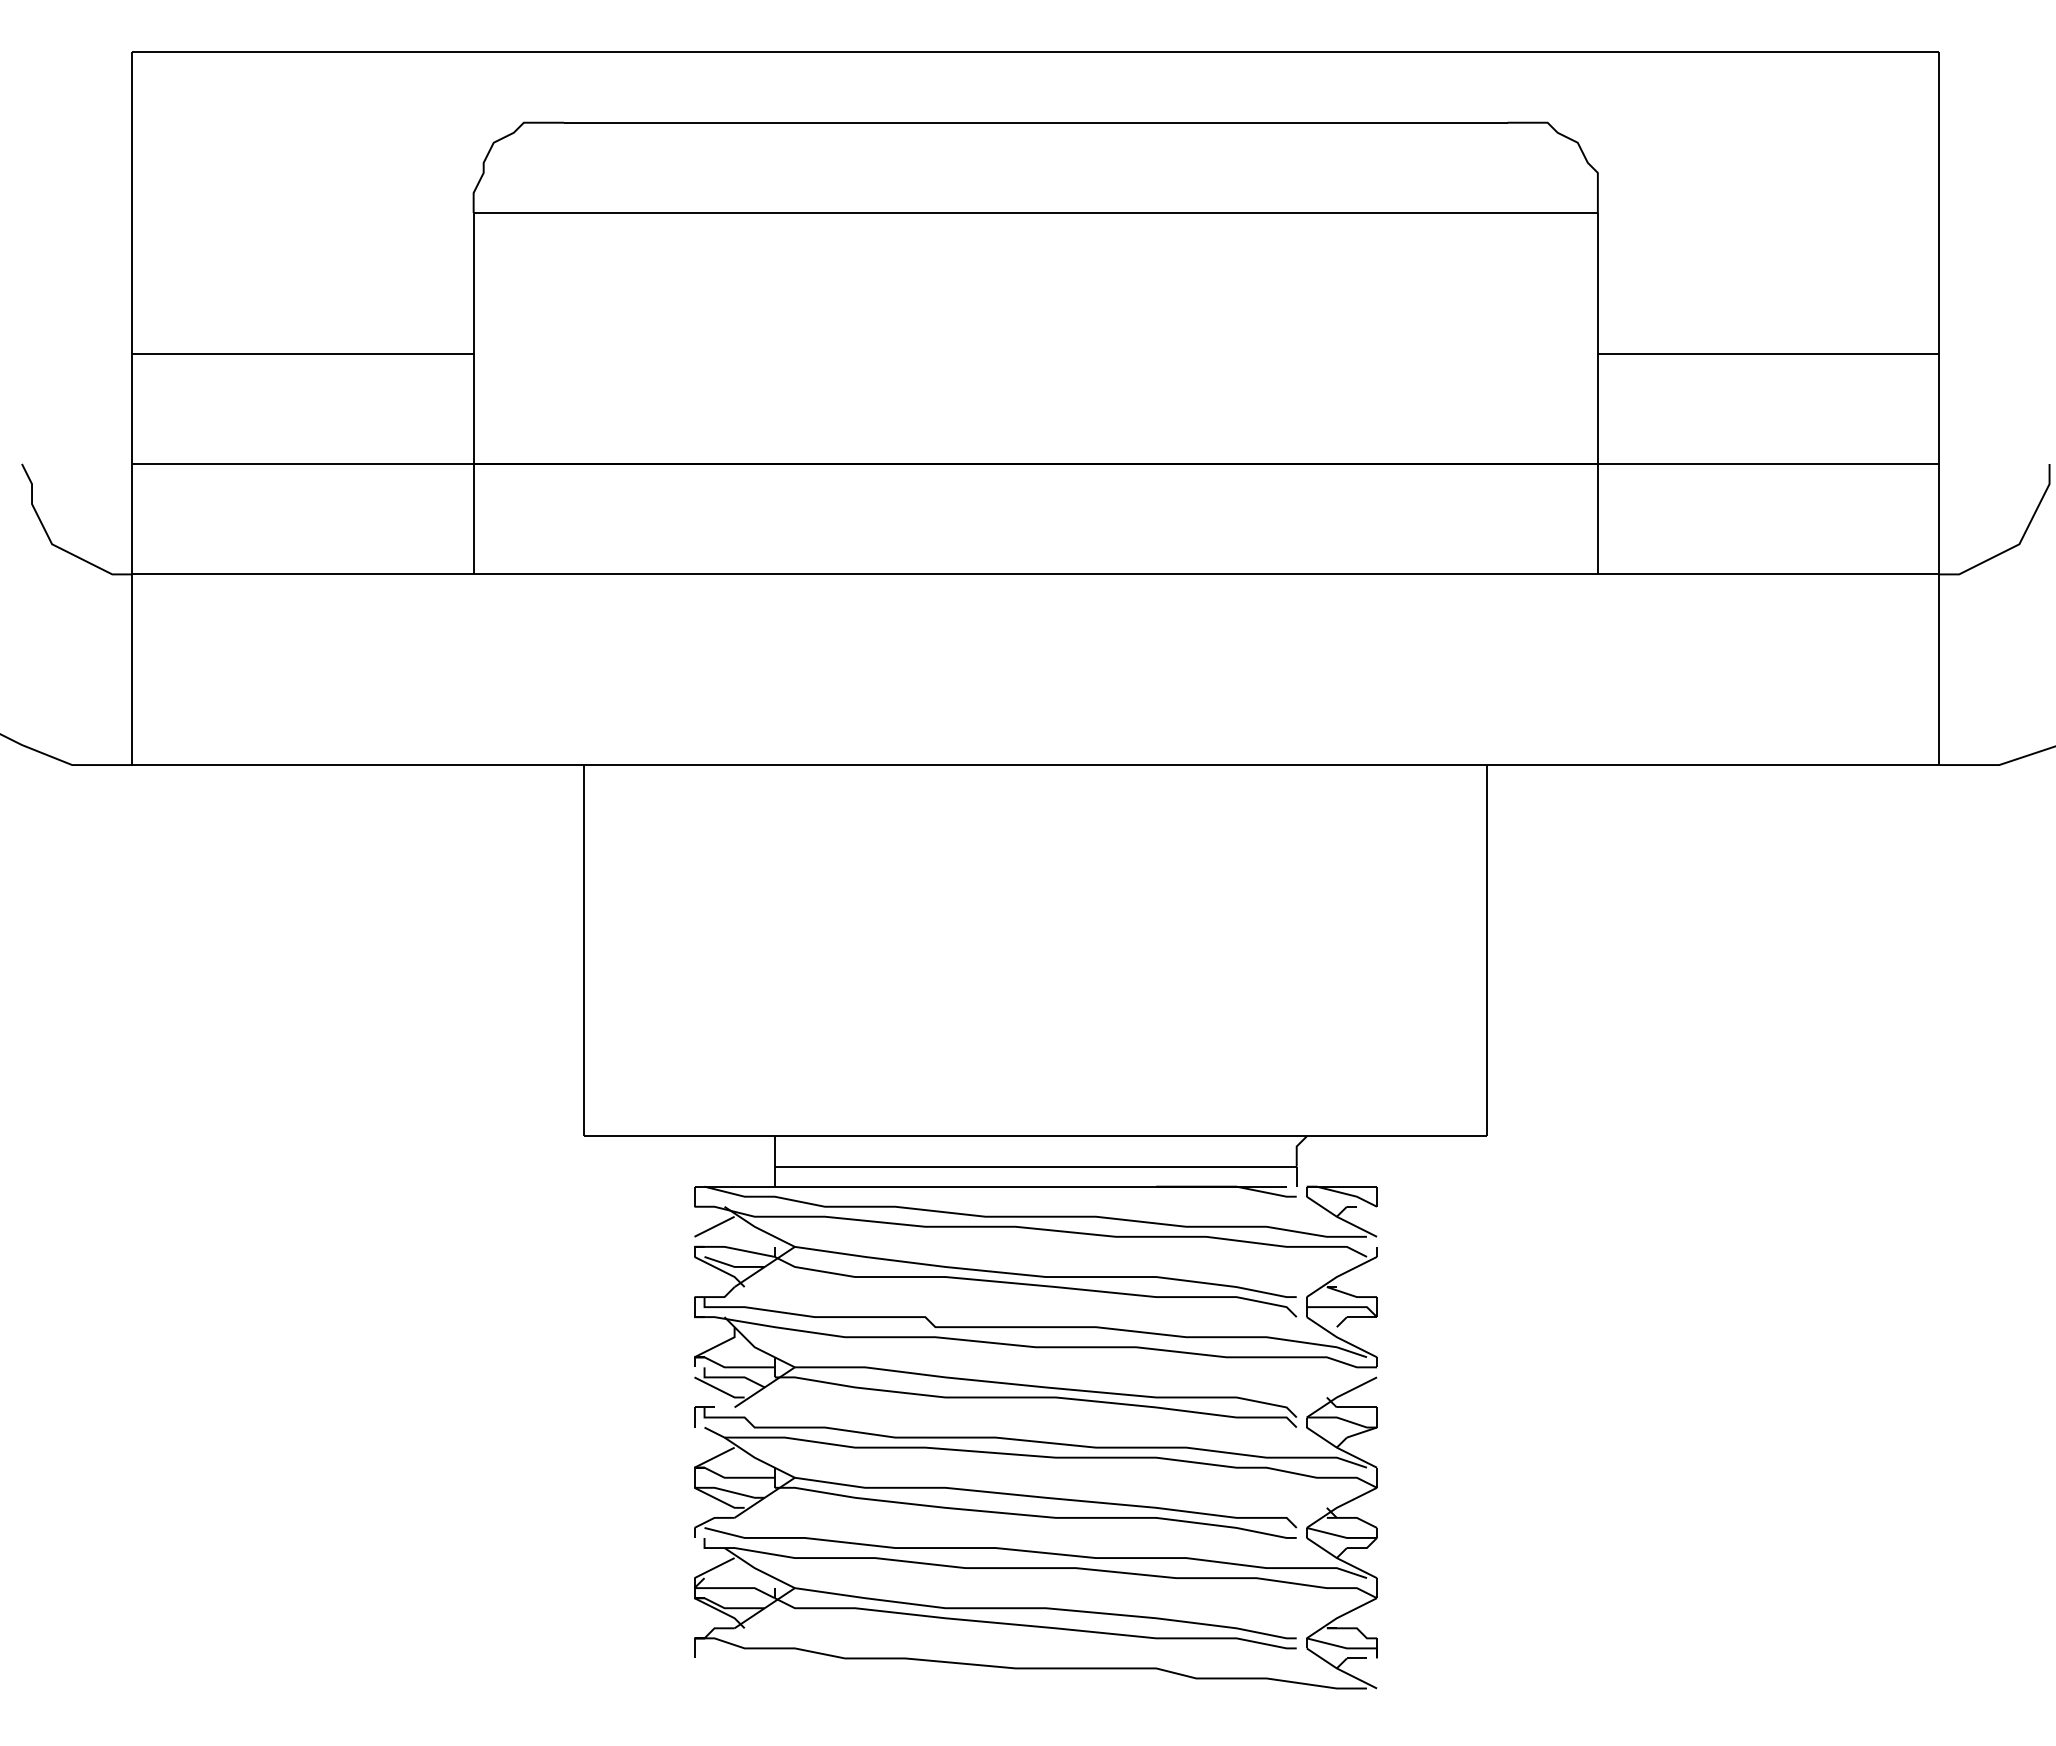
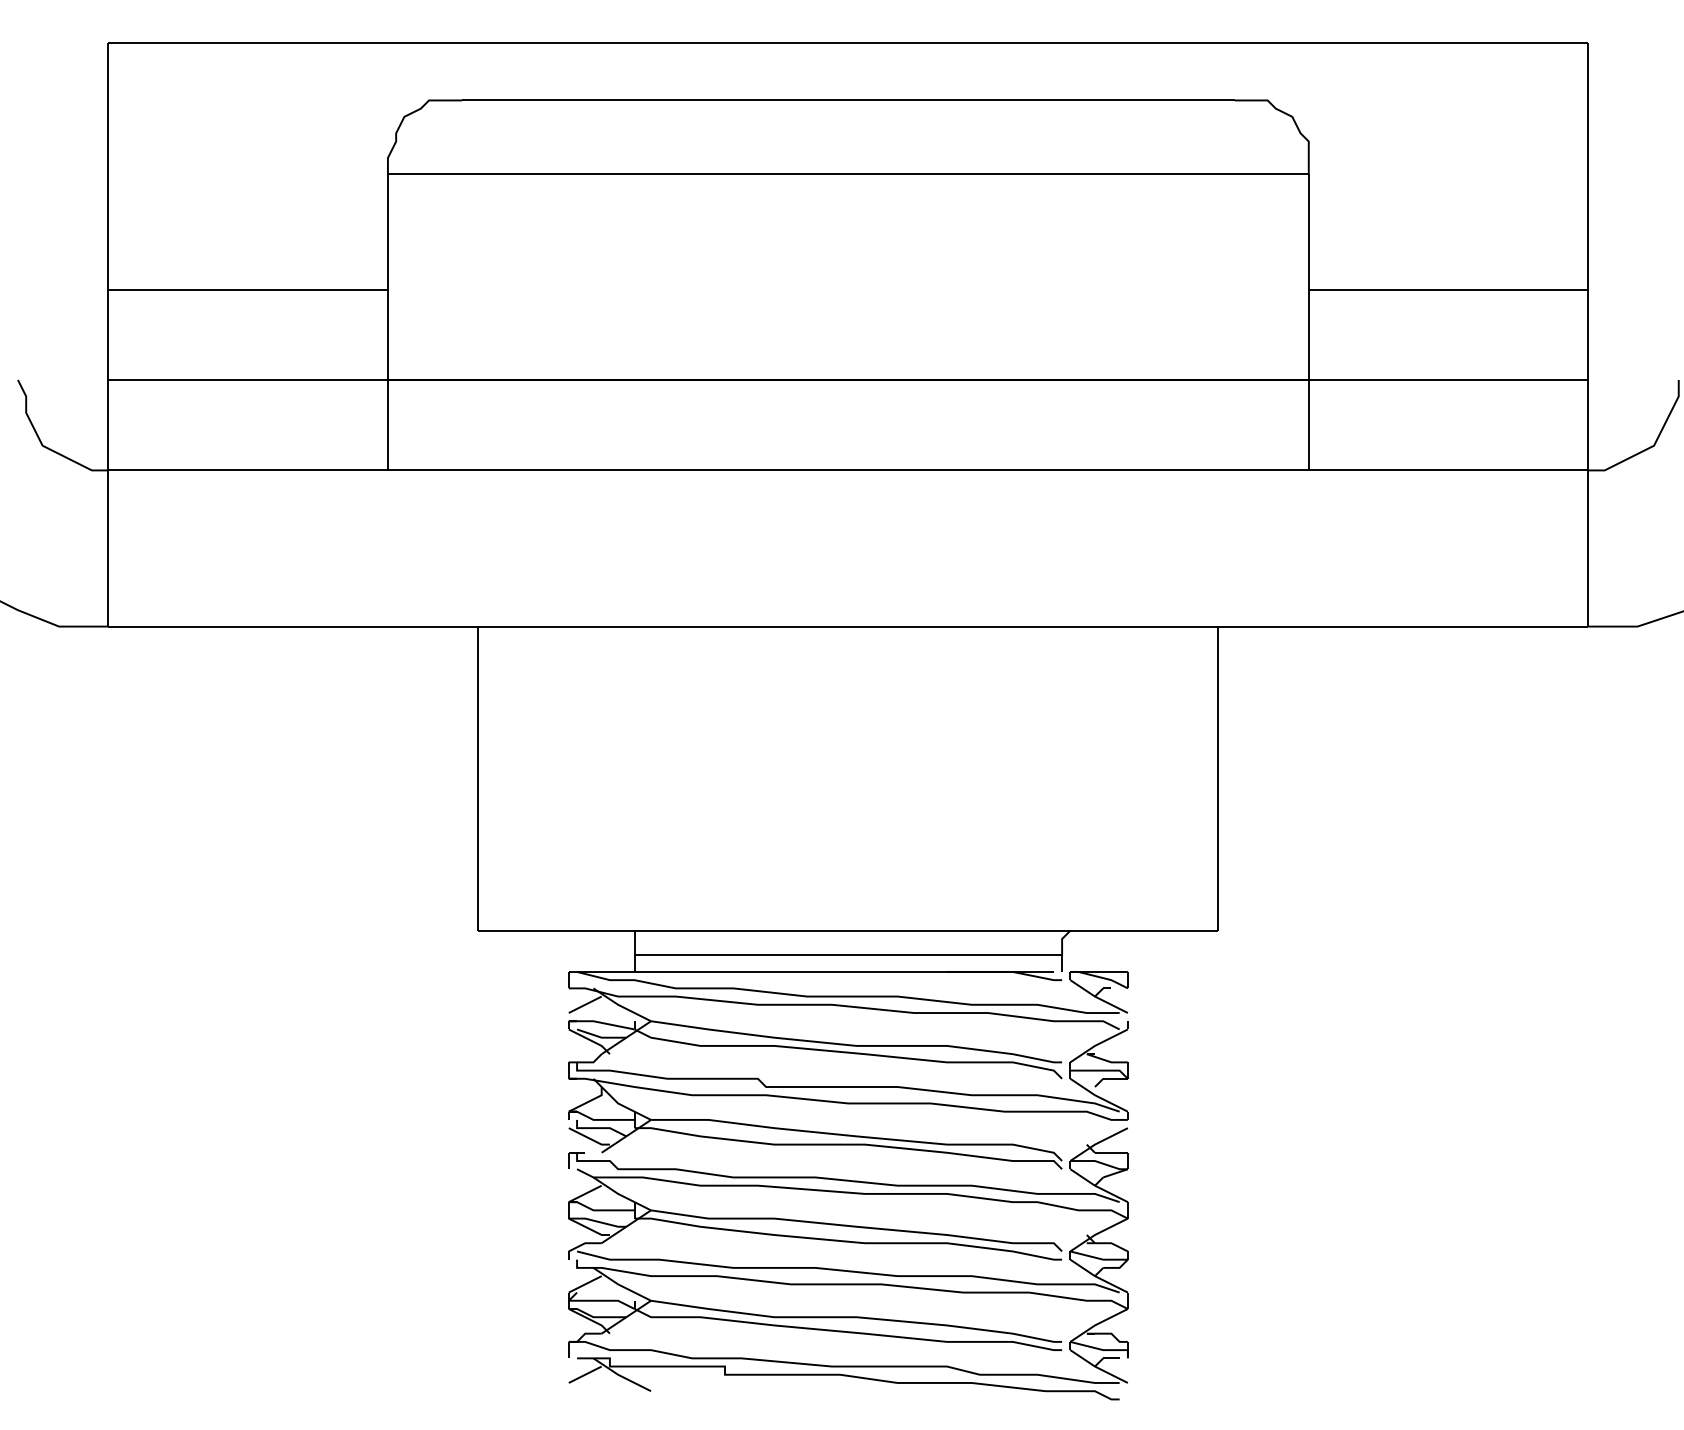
part: (1030, 1683) -> (844, 1378), added

